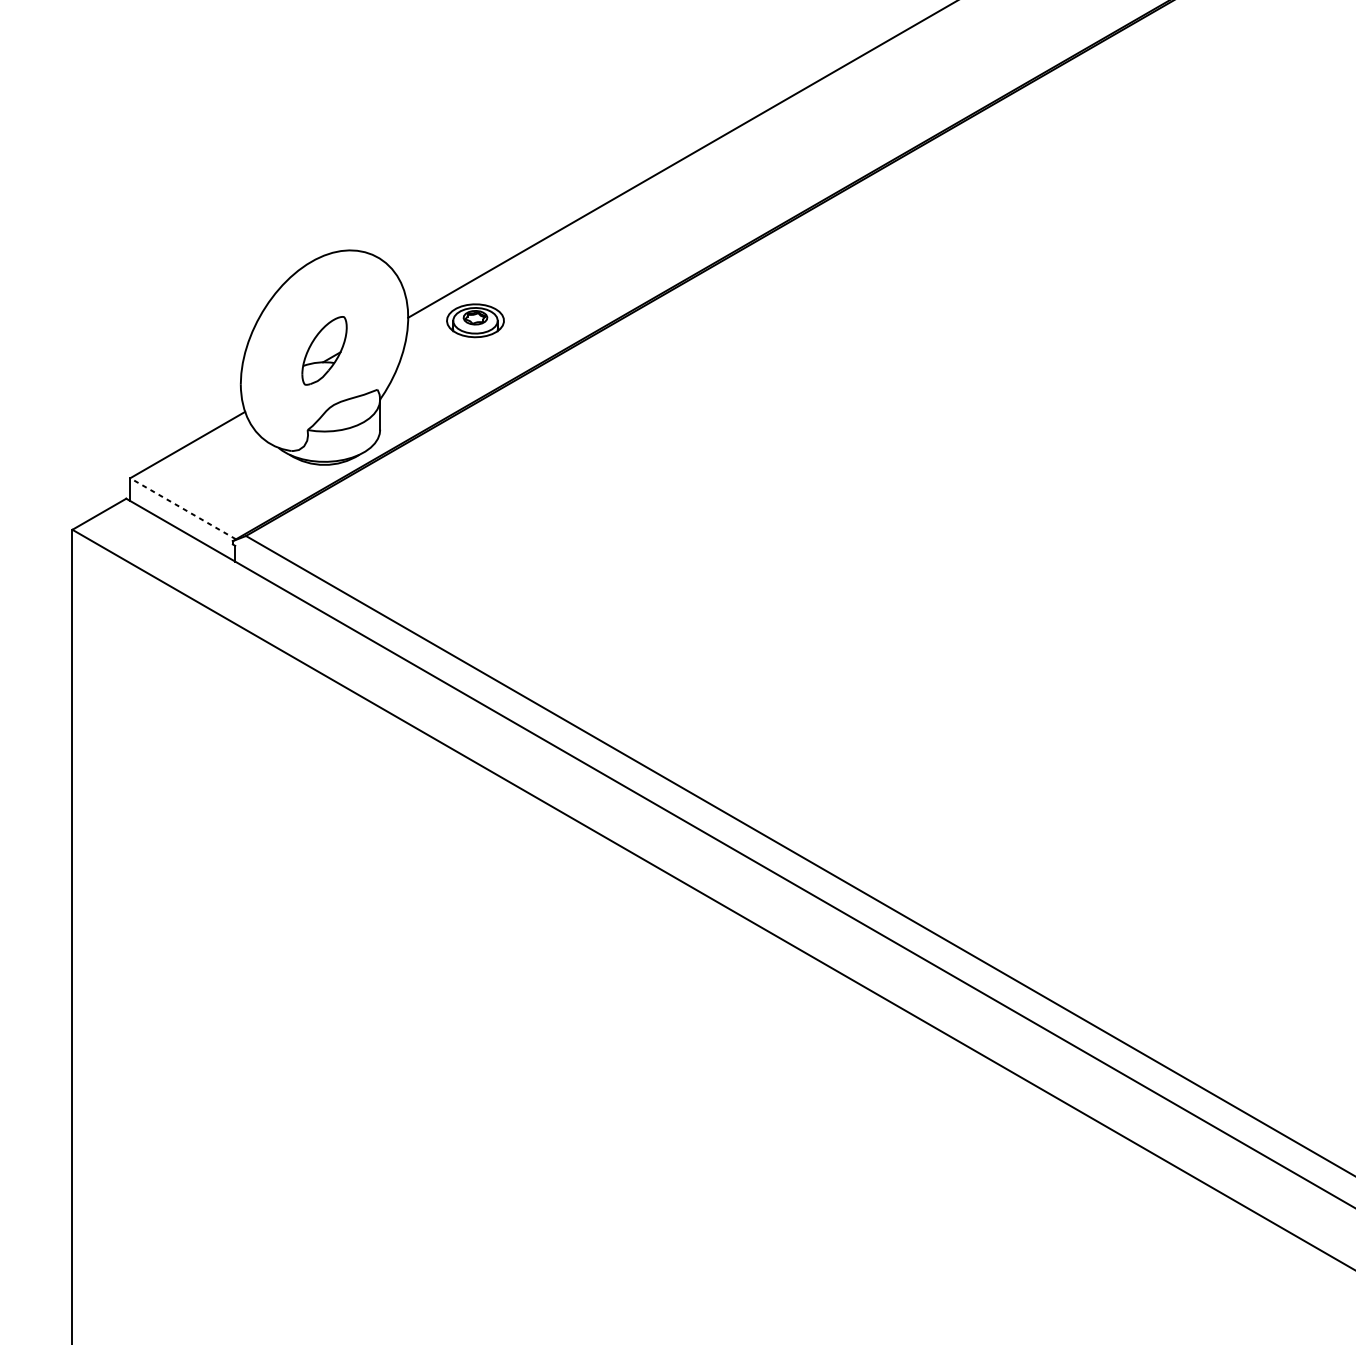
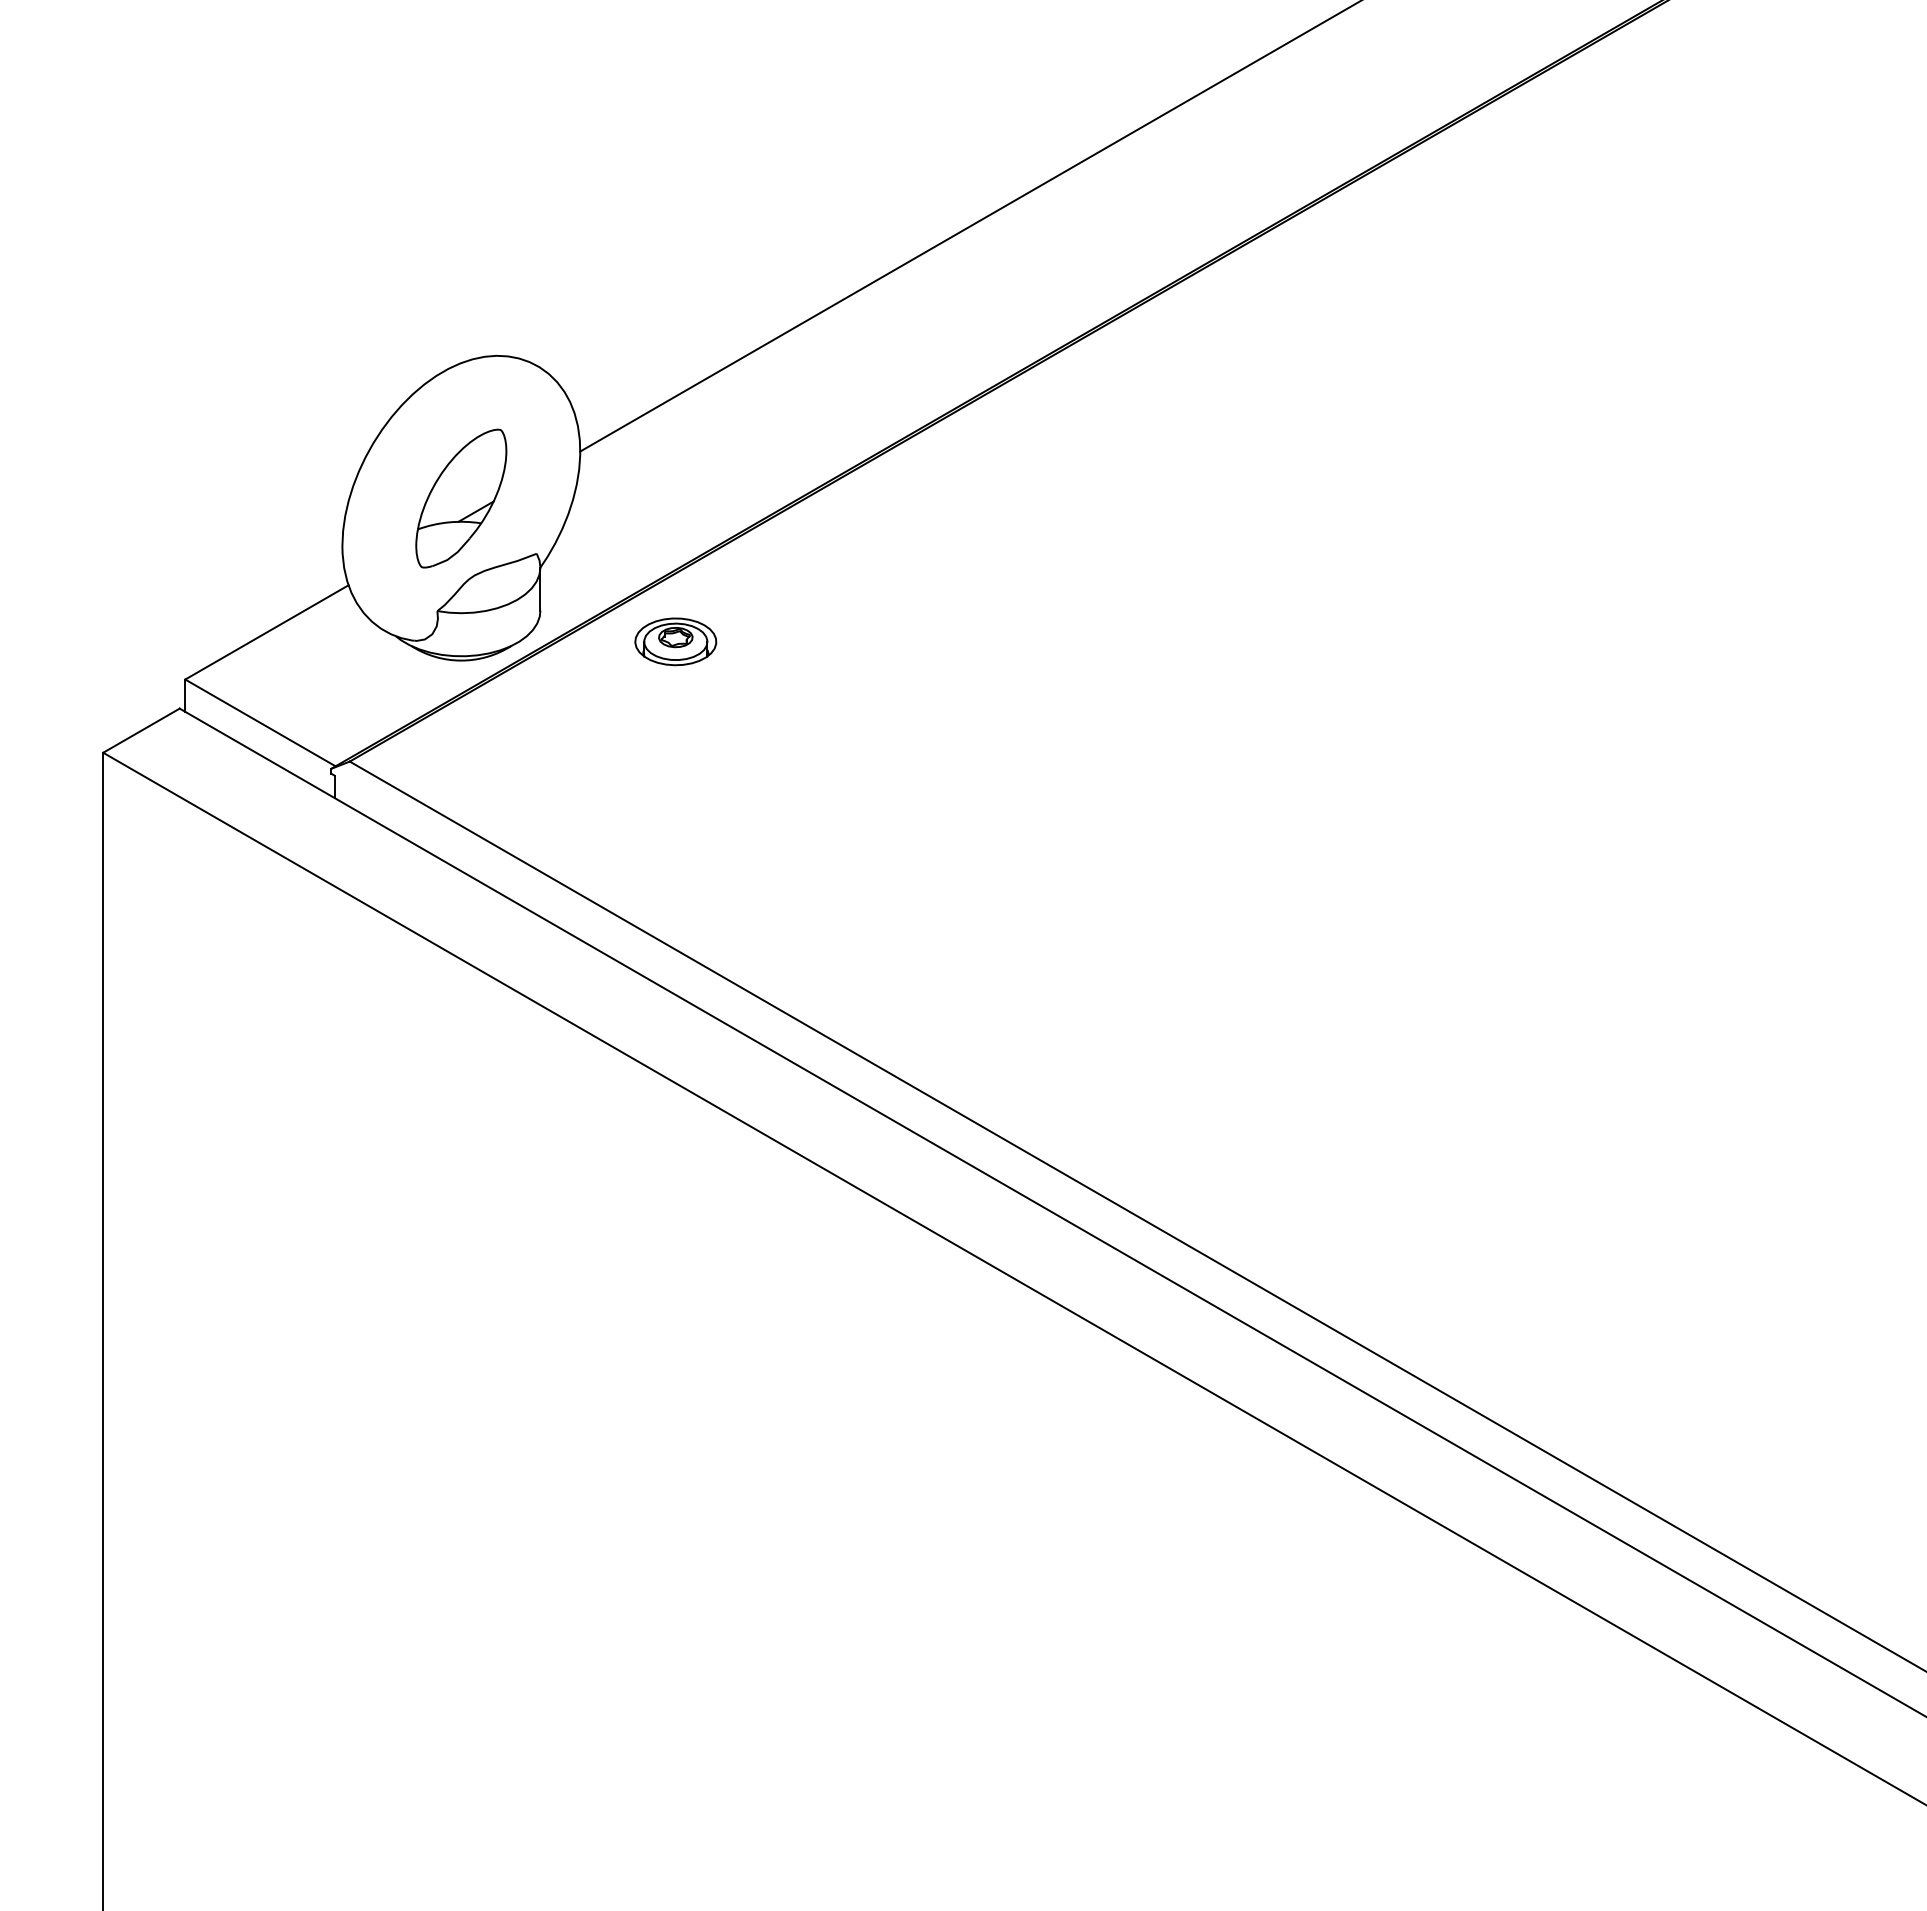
part: (475, 320) -> (675, 641), moved
part: (324, 350) -> (461, 498), size x1.43
line: (183, 508) -> (260, 722), dashed -> solid

